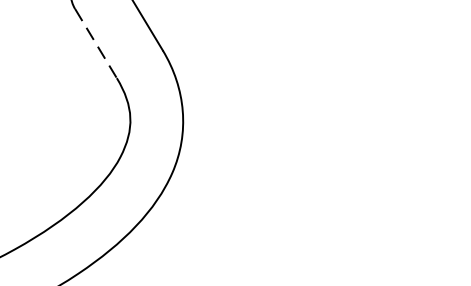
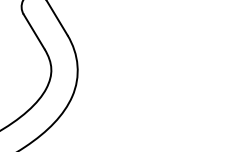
line: (96, 44) -> (34, 32), dashed -> solid

